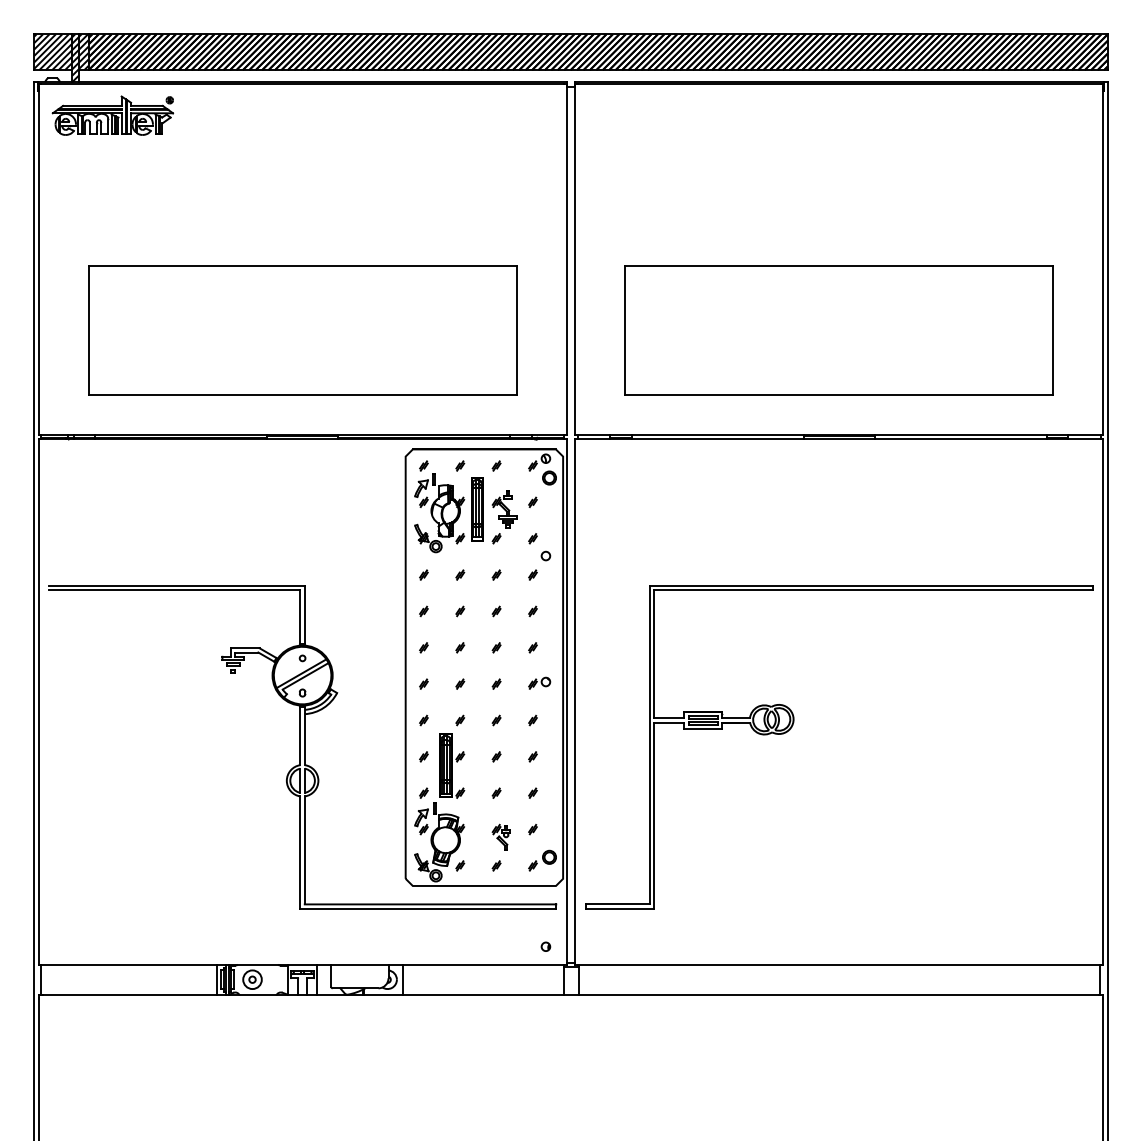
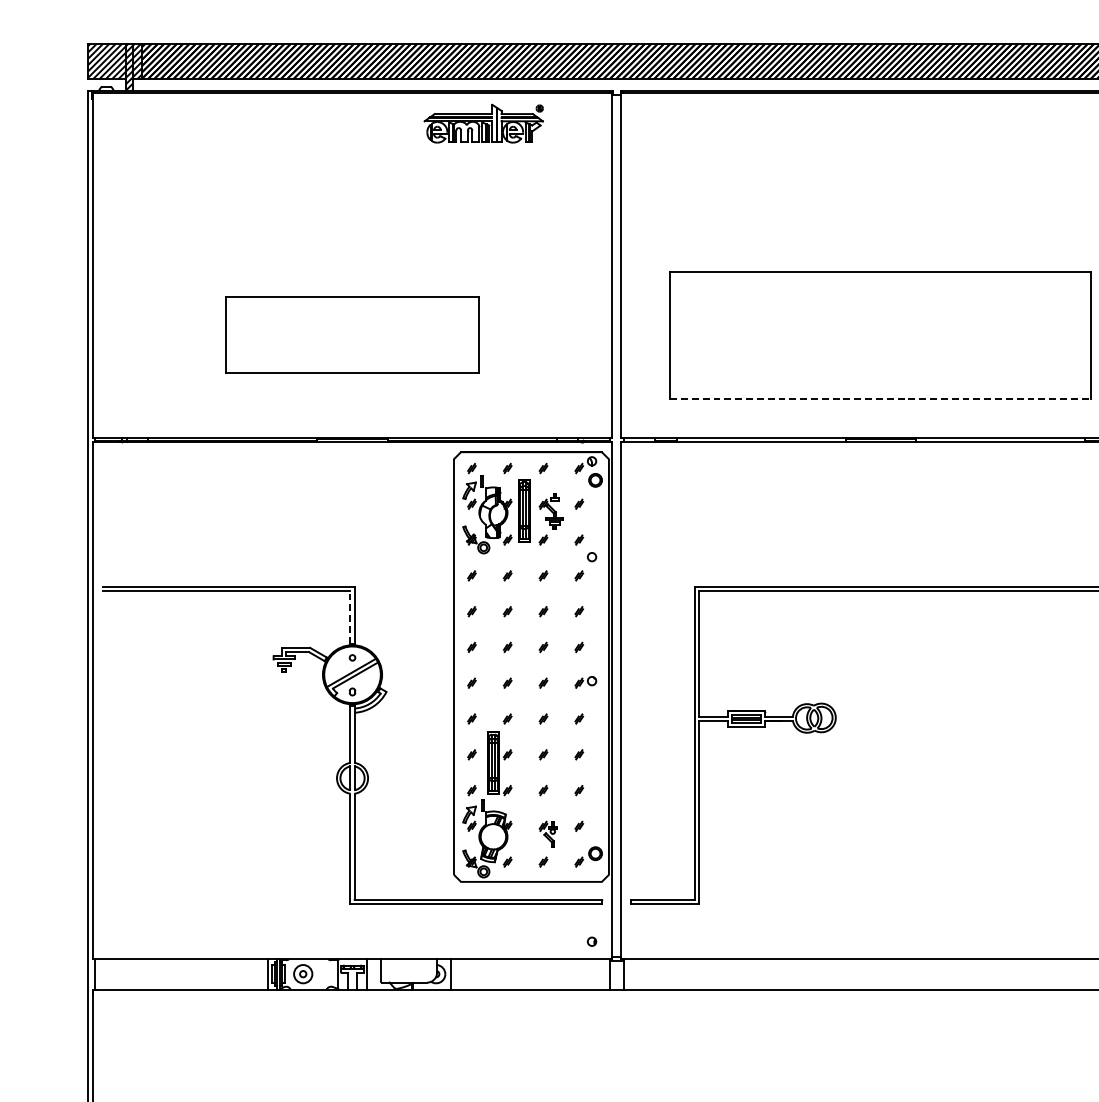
part: (112, 115) -> (483, 123), moved
part: (302, 330) -> (352, 335), size x0.6
line: (839, 394) -> (880, 398), solid -> dashed
line: (300, 617) -> (350, 617), solid -> dashed

